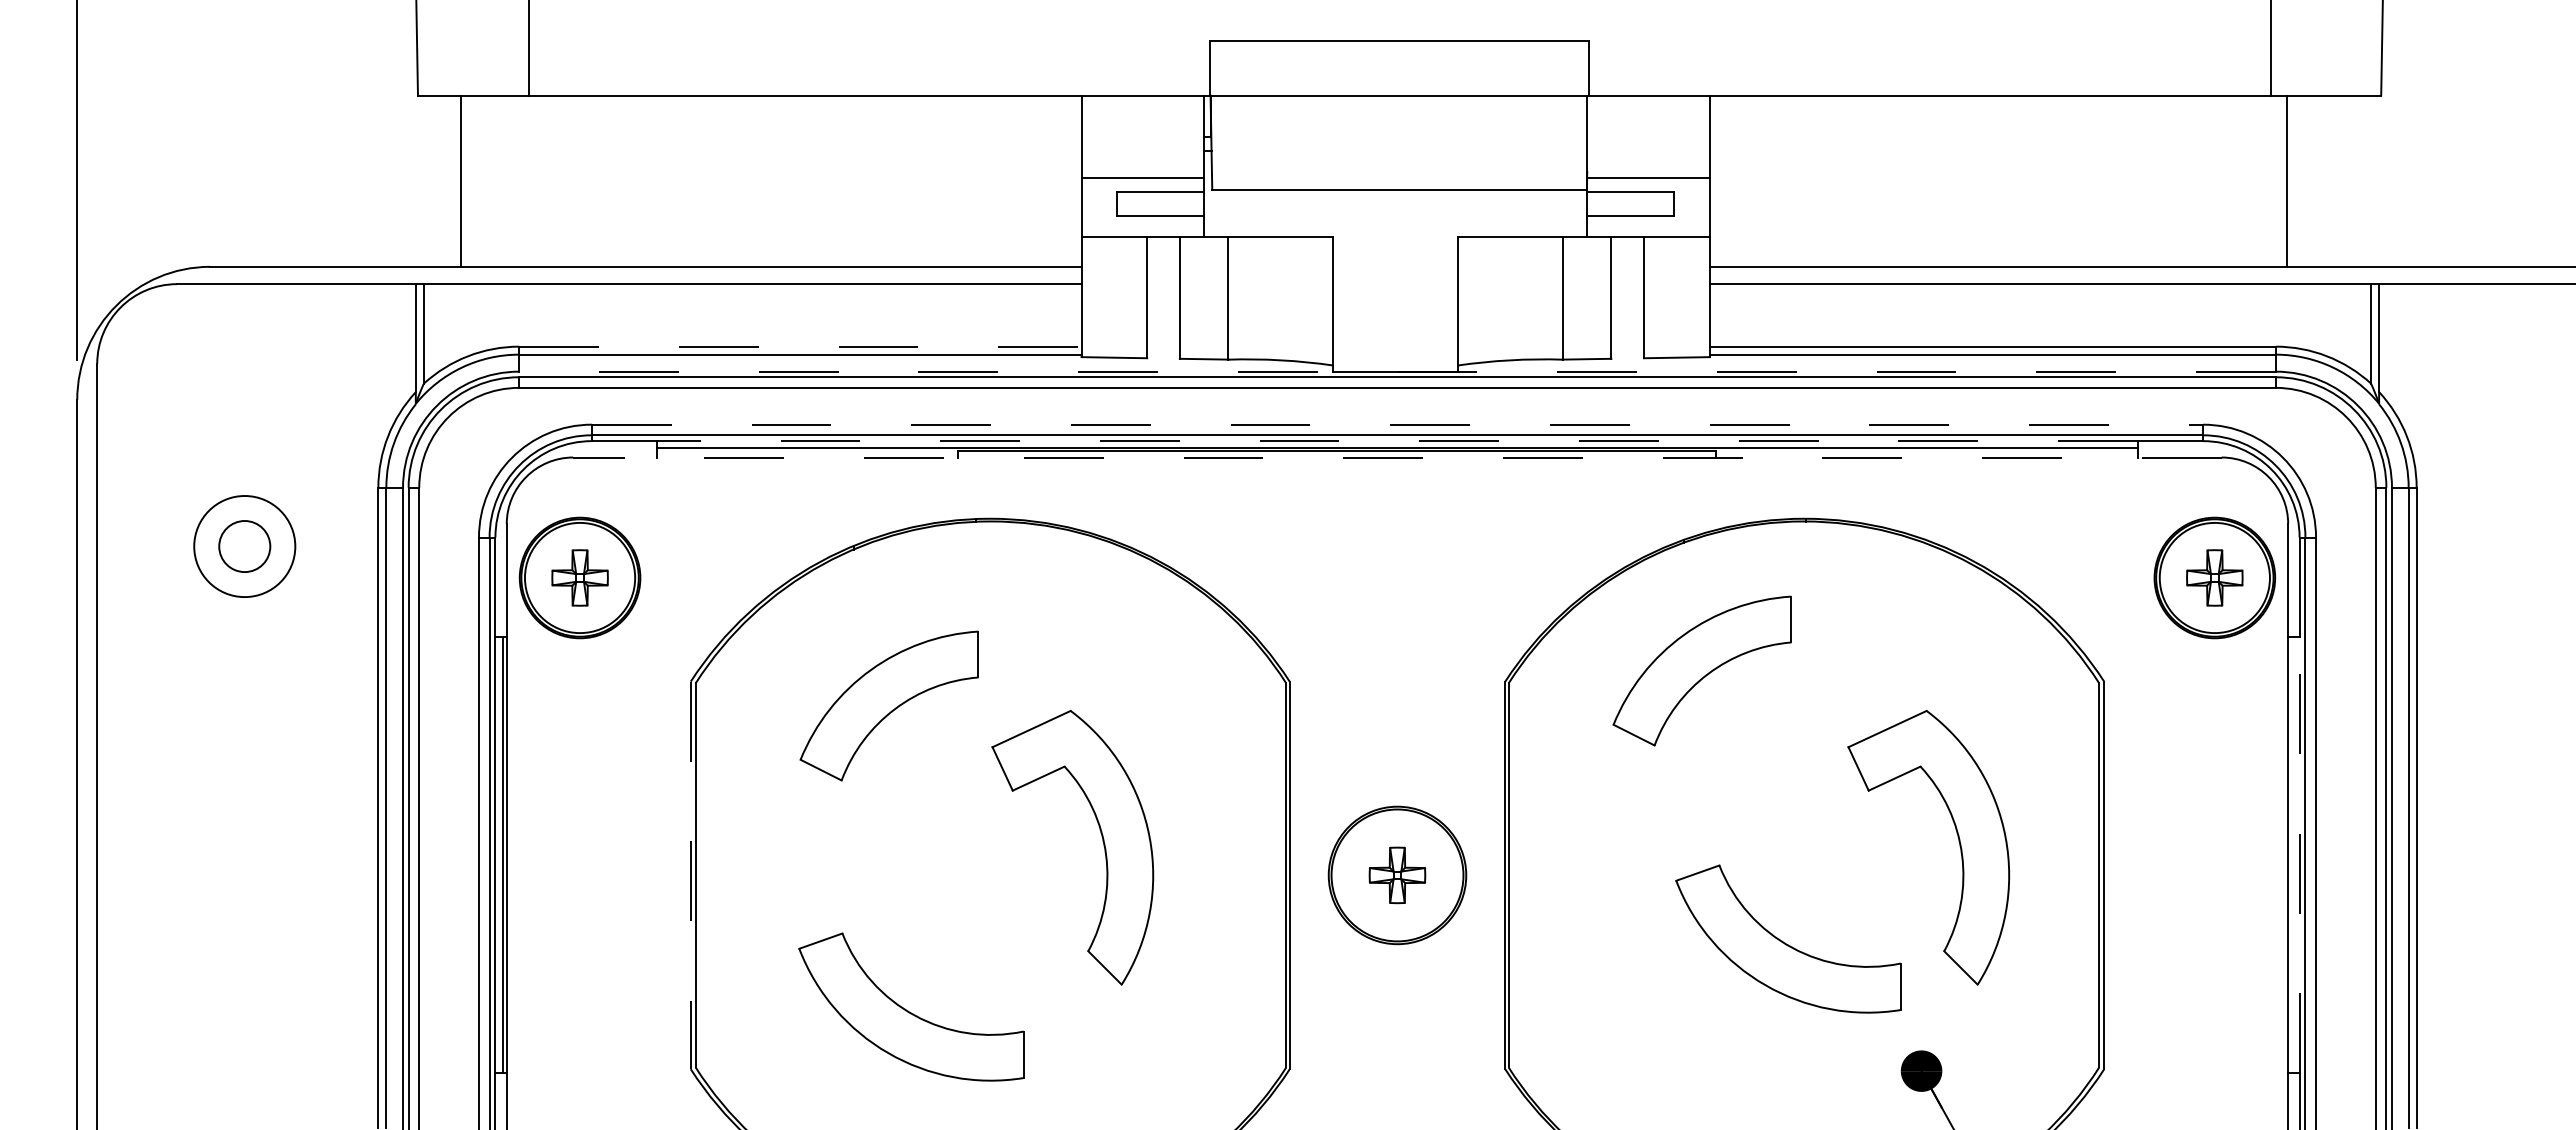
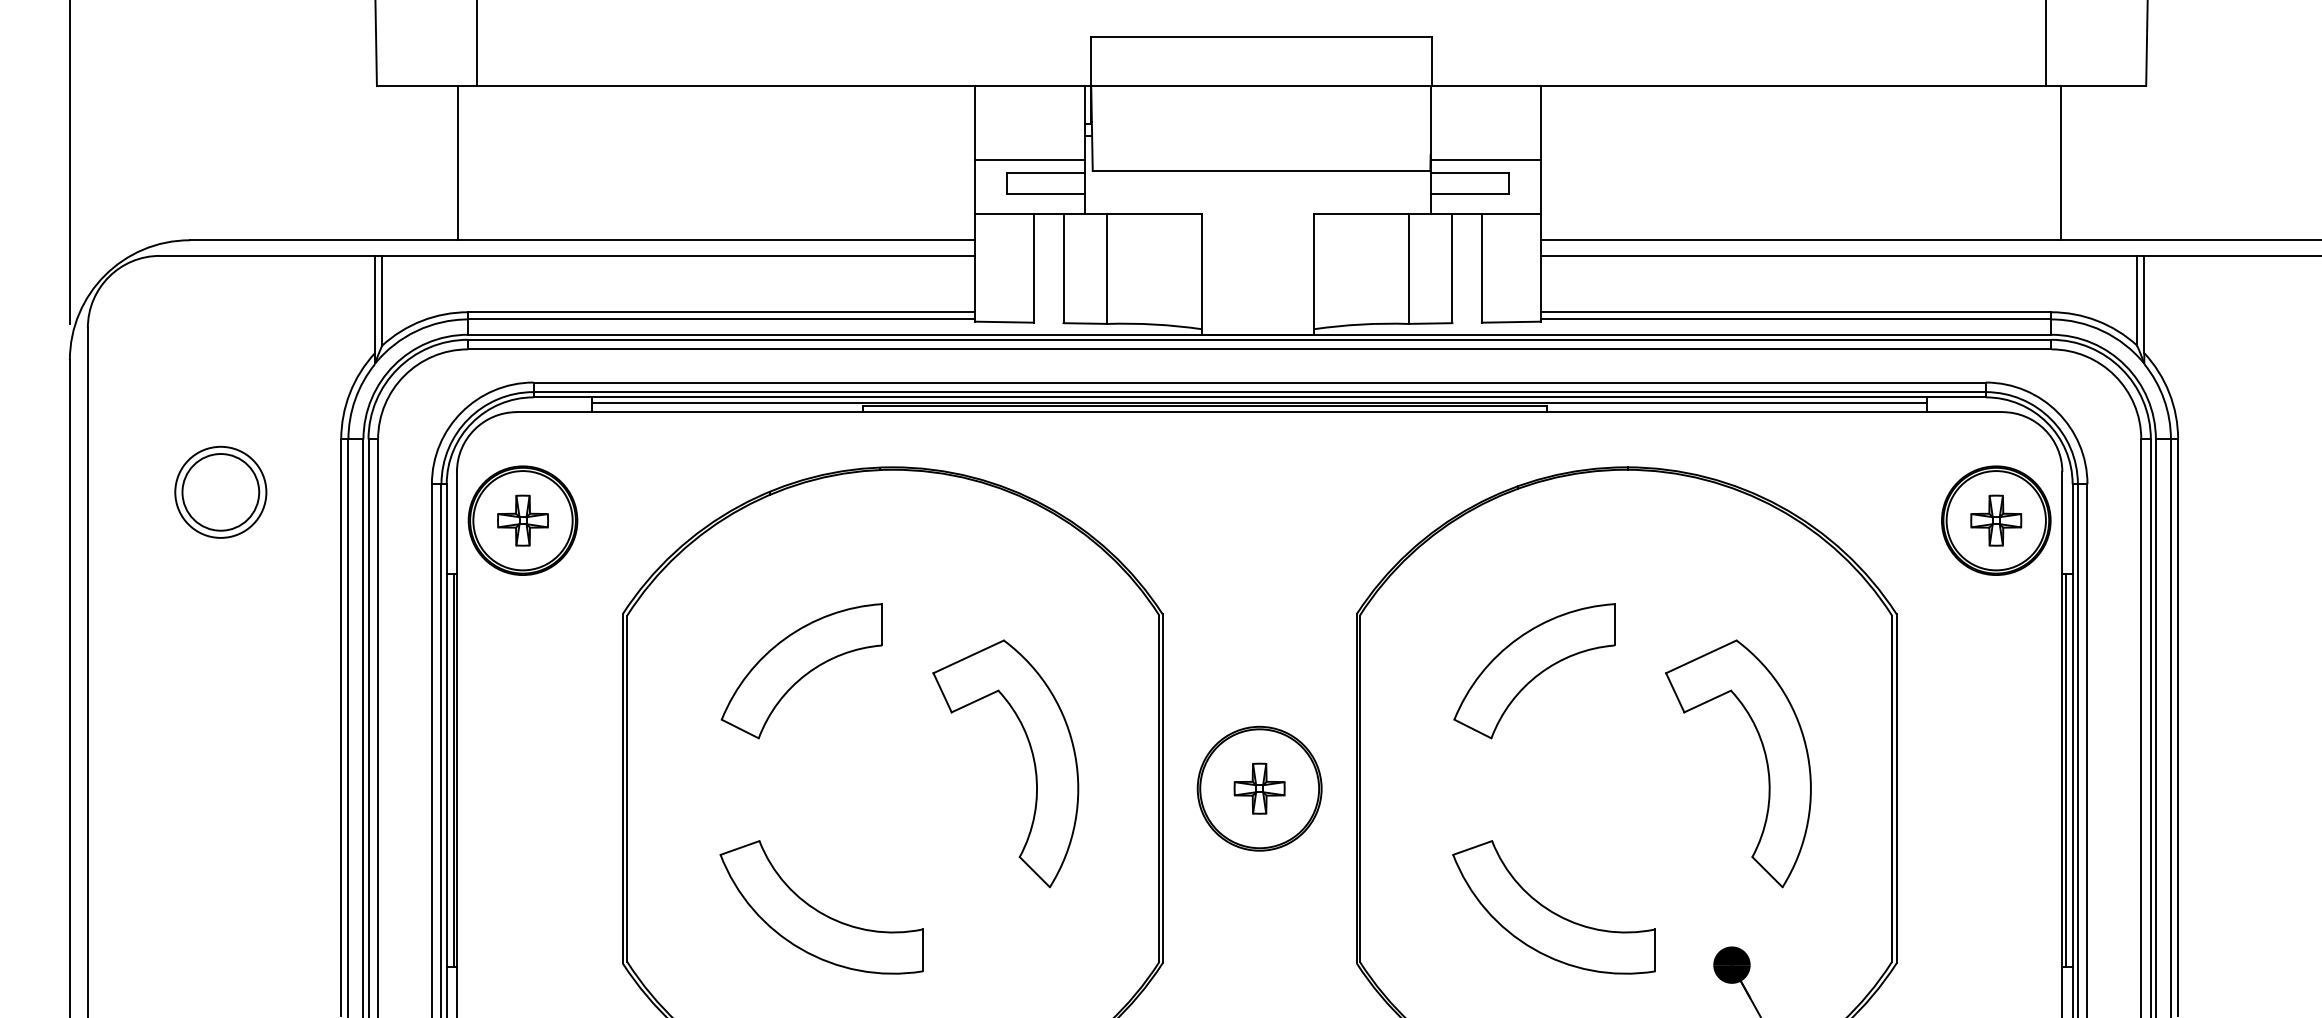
line: (461, 180) -> (458, 162), moved
line: (800, 346) -> (721, 312), dashed -> solid
line: (1397, 371) -> (1259, 334), dashed -> solid
line: (1397, 424) -> (1259, 382), dashed -> solid
line: (1397, 441) -> (1259, 397), dashed -> solid
line: (1396, 457) -> (1258, 412), dashed -> solid
circle: (244, 546) -> (220, 492), size x1.67
part: (1701, 670) -> (1533, 670), moved
part: (888, 705) -> (800, 670), moved
part: (1102, 841) -> (1032, 758), moved
line: (2291, 855) -> (2065, 770), added
line: (2299, 855) -> (2072, 770), dashed -> solid
line: (690, 875) -> (622, 788), dashed -> solid
part: (1788, 938) -> (1554, 906), moved

